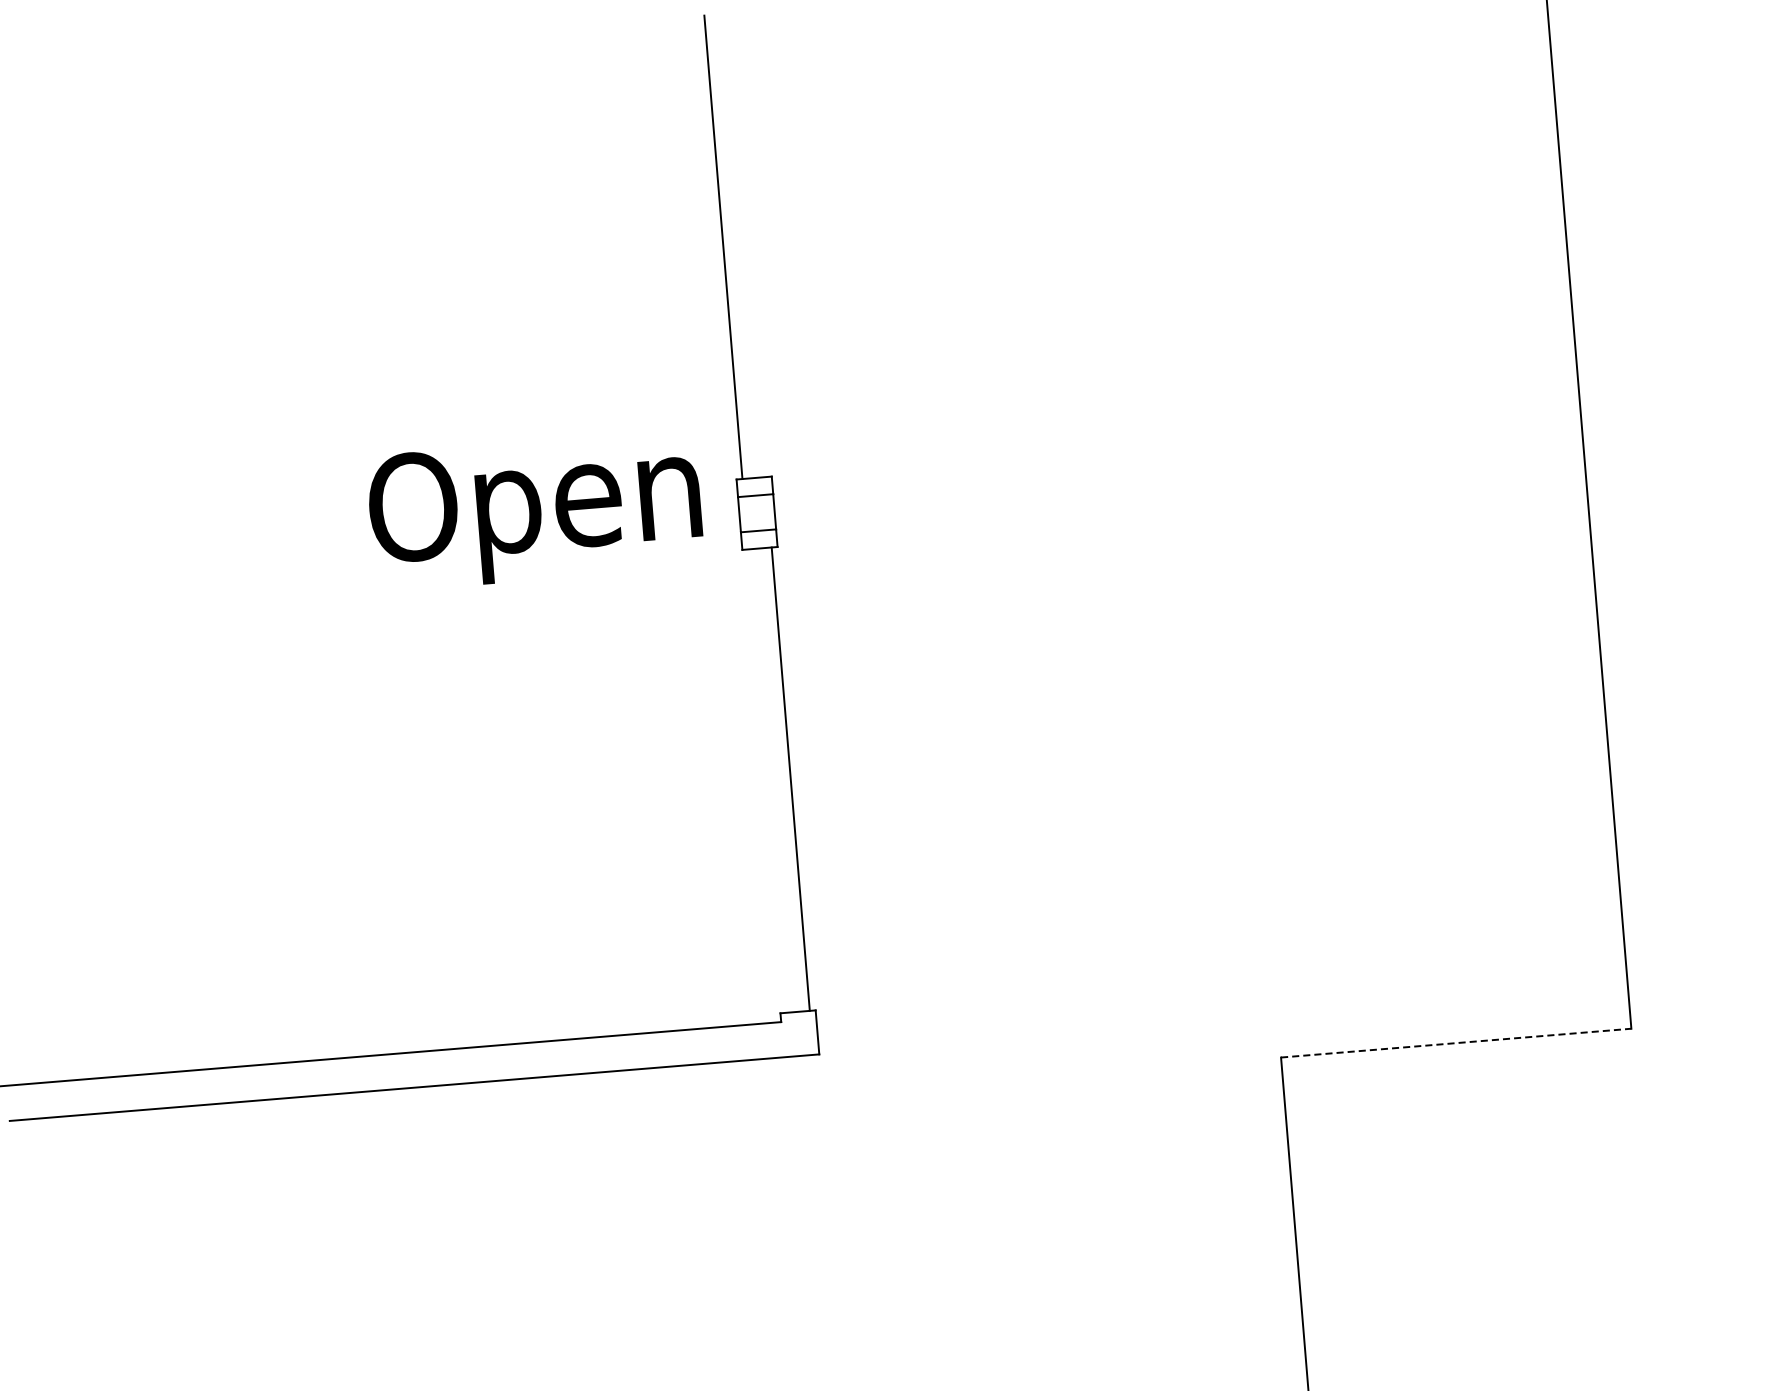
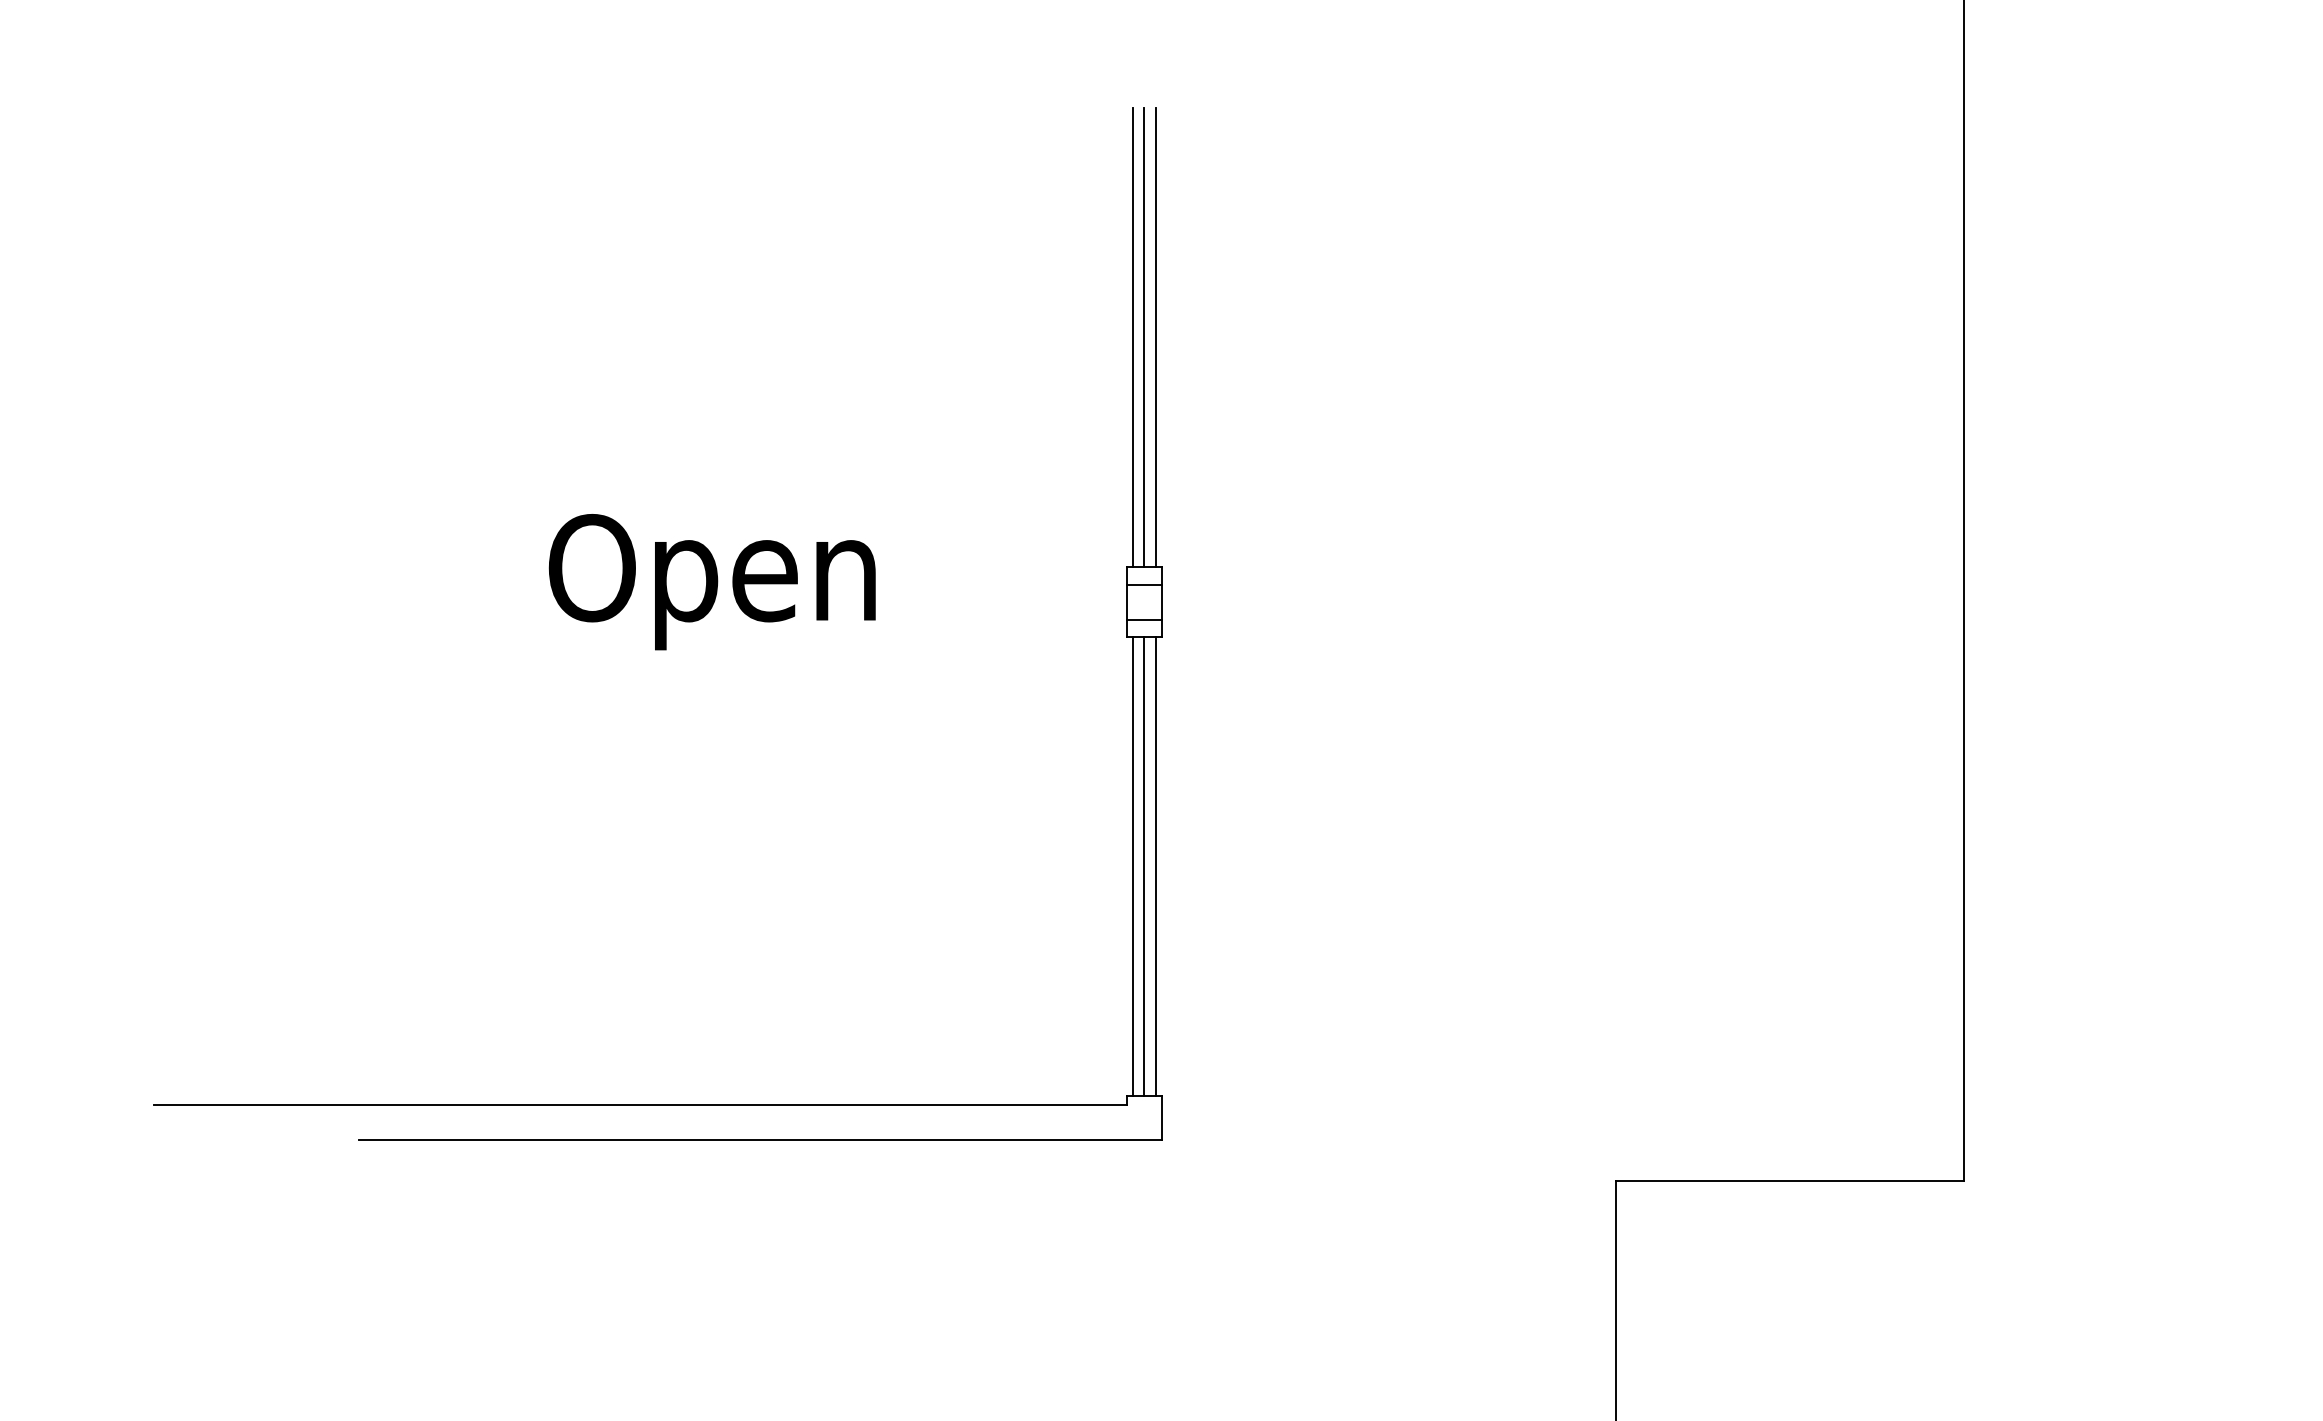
line: (747, 245) -> (1156, 337), added
line: (735, 246) -> (1144, 337), added
text: (534, 511) -> (711, 582), moved
line: (779, 779) -> (1144, 866), added
line: (766, 780) -> (1132, 866), added
line: (1456, 1043) -> (1790, 1180), dashed -> solid

